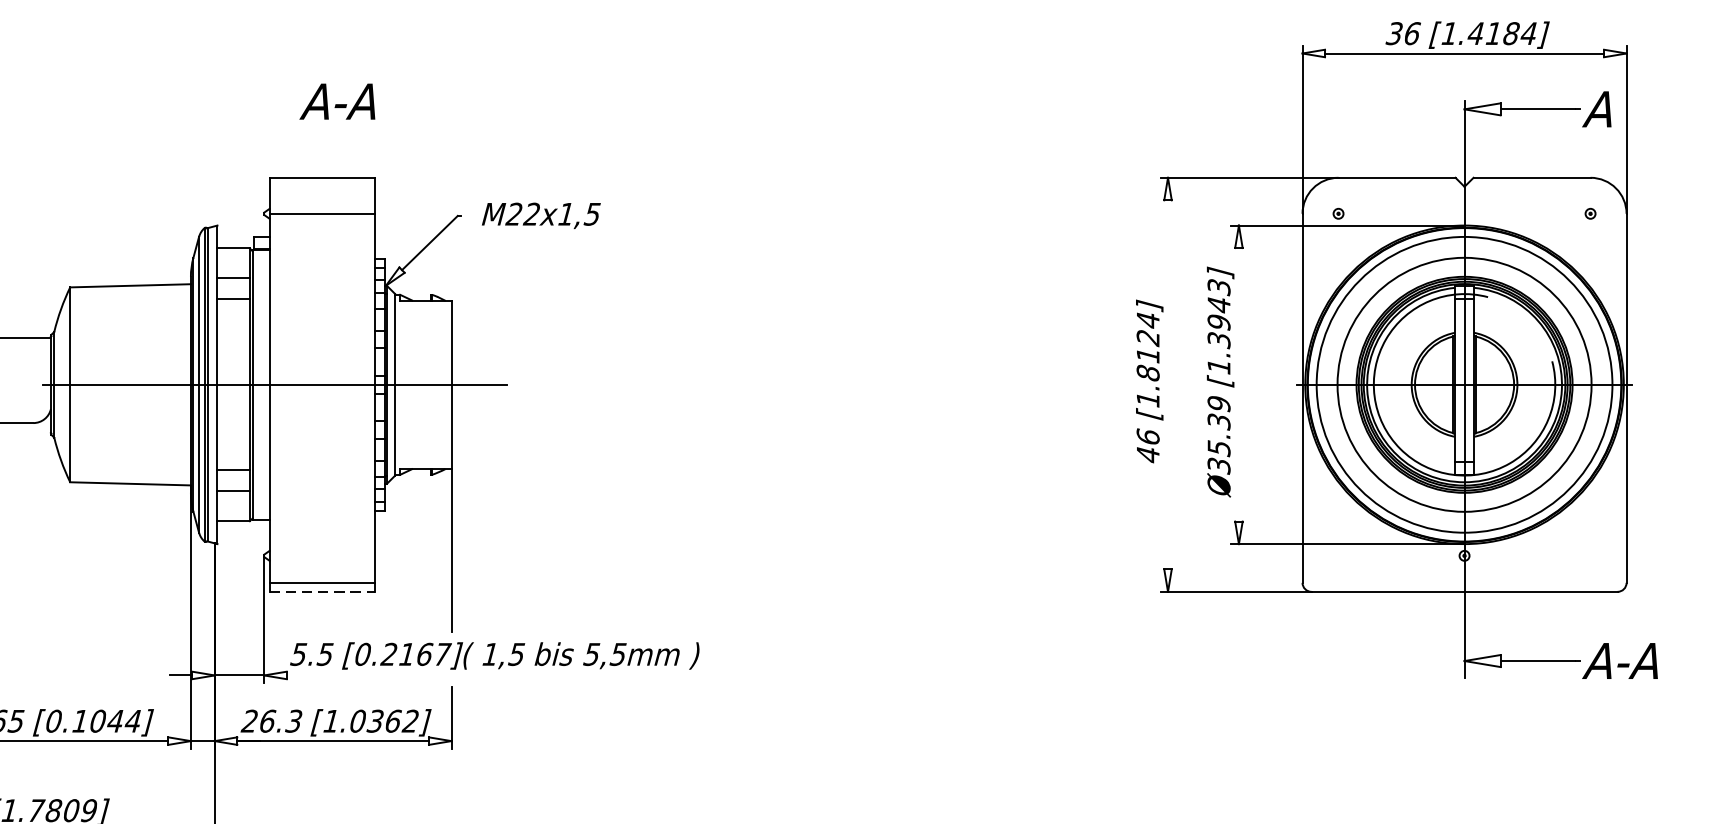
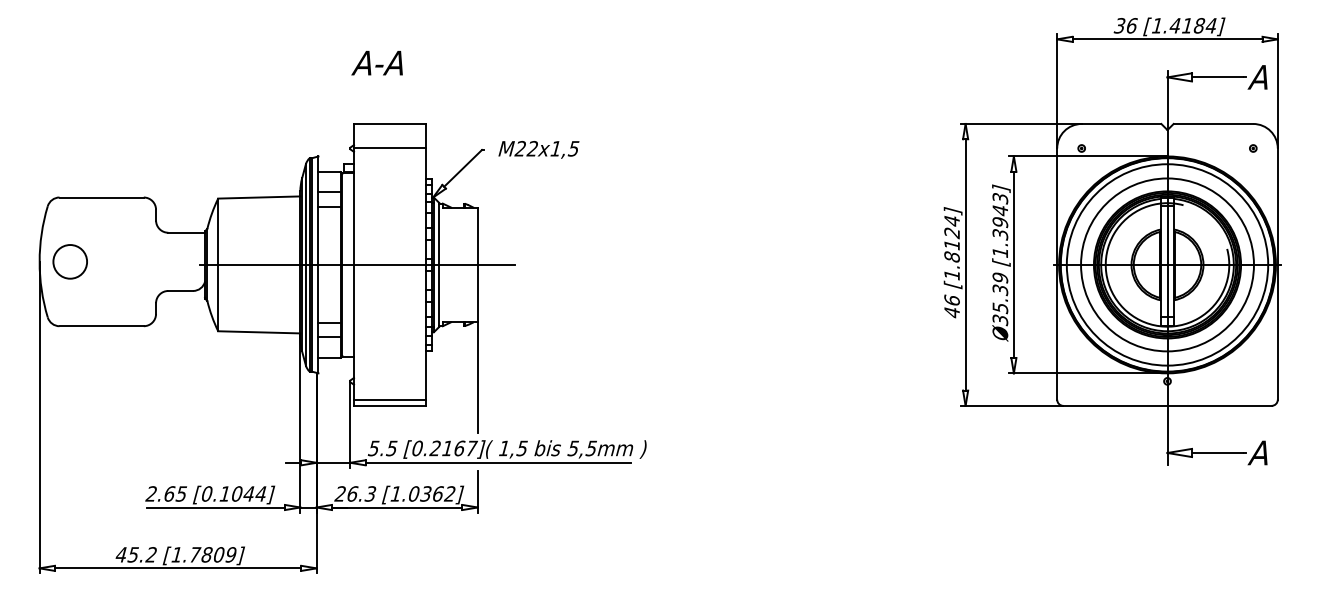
text: (336, 102) -> (376, 63), moved
line: (1167, 384) -> (965, 264), added
line: (1238, 384) -> (1013, 264), added
line: (323, 591) -> (390, 405), dashed -> solid
text: (1637, 660) -> (1285, 452), A-A -> A
line: (481, 675) -> (498, 462), added

